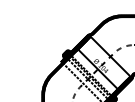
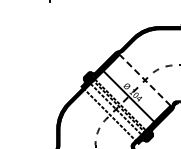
line: (110, 56) -> (144, 79), solid -> dashed

